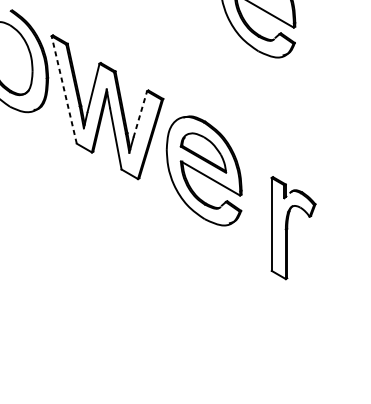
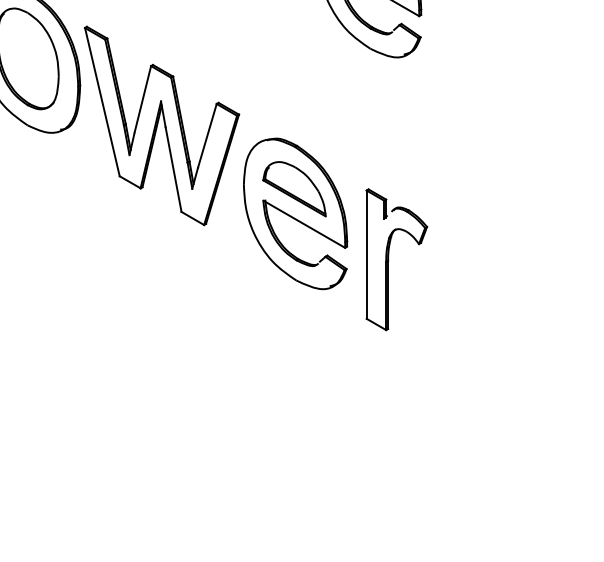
line: (64, 89) -> (102, 101), dashed -> solid
line: (140, 114) -> (207, 135), dashed -> solid
part: (288, 228) -> (389, 260), moved

